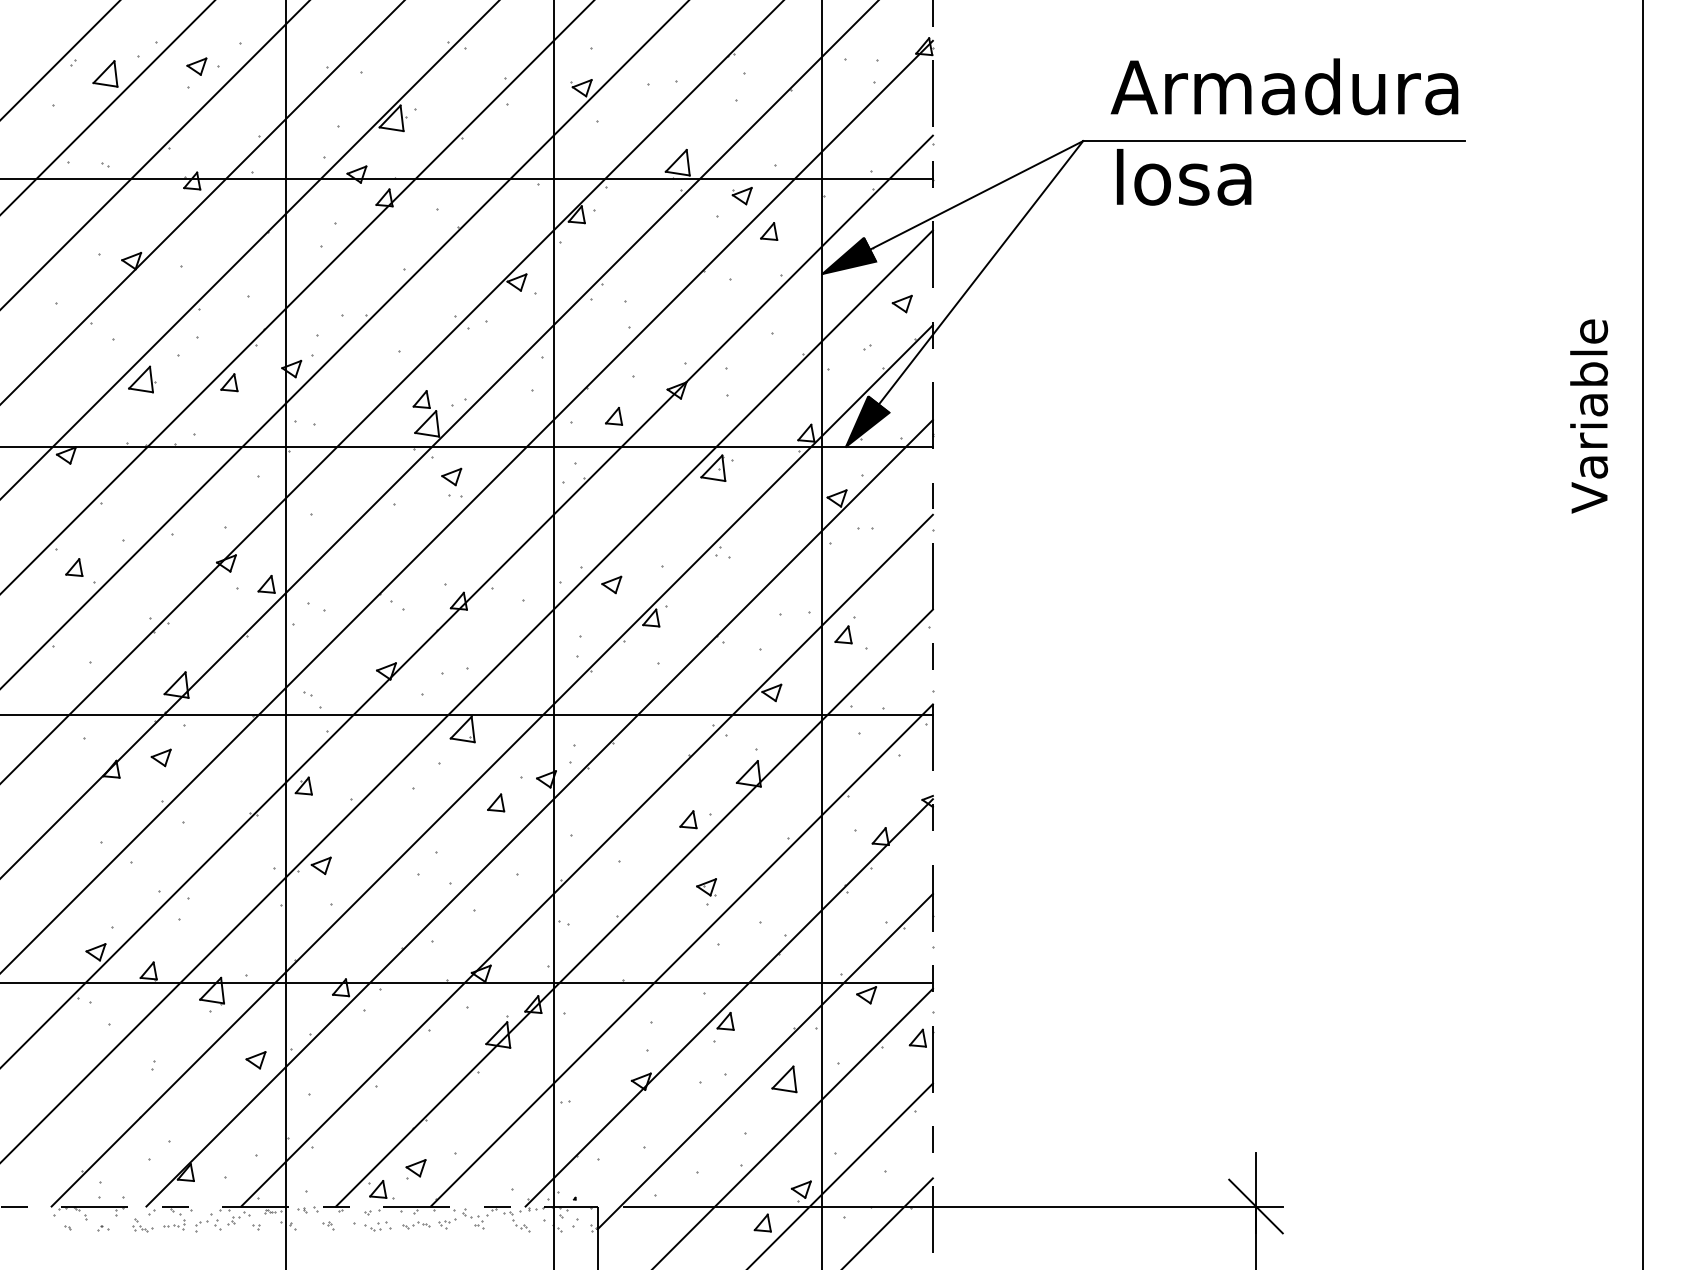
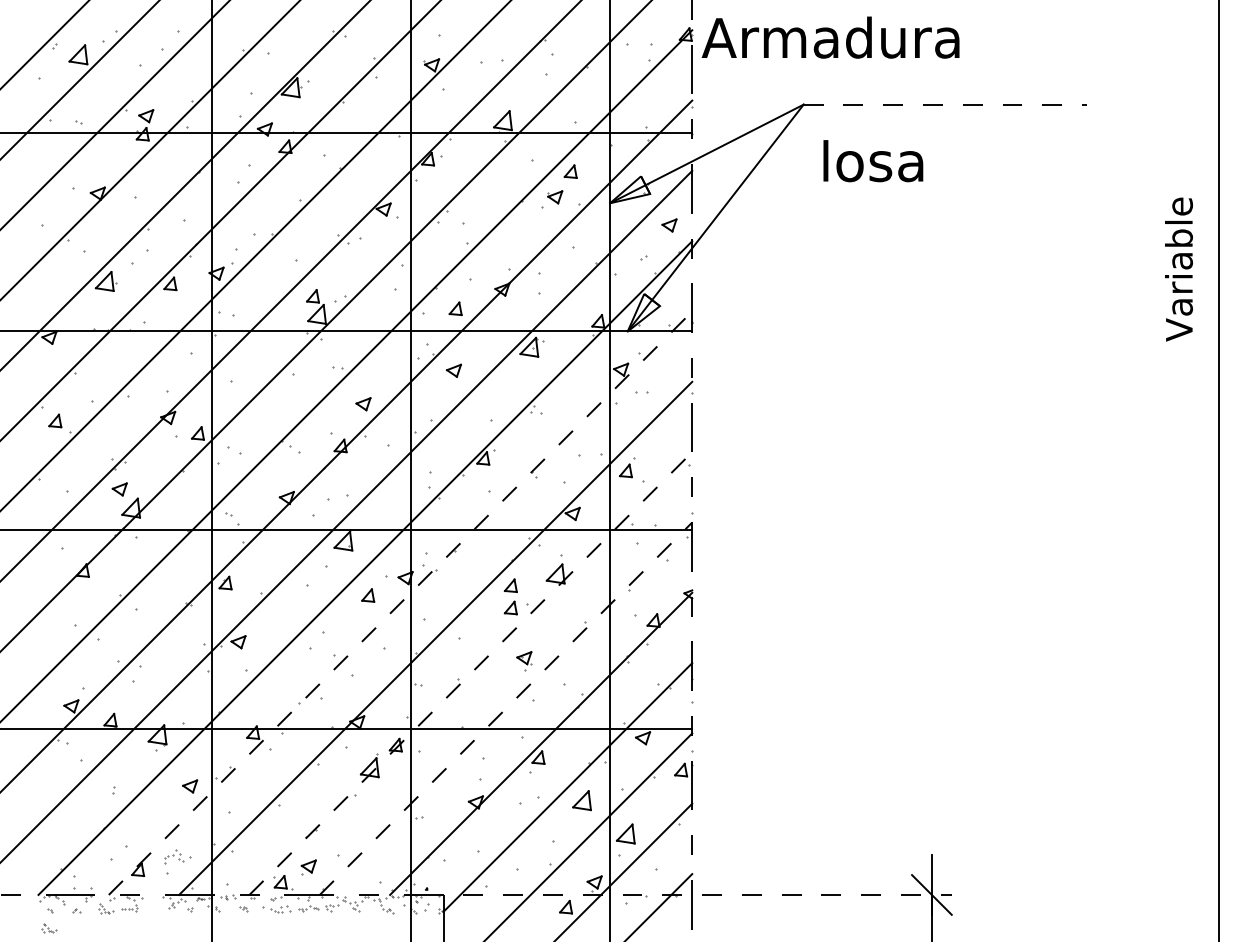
part: (196, 66) -> (145, 116), moved
text: (1284, 86) -> (830, 37), moved
line: (1273, 141) -> (944, 104), solid -> dashed
text: (1184, 177) -> (873, 161), moved
part: (741, 196) -> (554, 197), moved
fill: (849, 255) -> (630, 189), removed
text: (1589, 416) -> (1179, 269), moved
fill: (867, 421) -> (643, 312), removed
part: (451, 476) -> (363, 403), moved
part: (611, 584) -> (453, 370), moved
part: (160, 757) -> (119, 489), moved
part: (688, 789) -> (510, 585), added
line: (540, 812) -> (401, 602), solid -> dashed
line: (634, 907) -> (470, 673), solid -> dashed
line: (682, 955) -> (506, 708), solid -> dashed
part: (843, 1124) -> (625, 834), added
line: (954, 1206) -> (708, 894), solid -> dashed
part: (208, 1222) -> (174, 856), moved
part: (66, 1251) -> (49, 928), added

